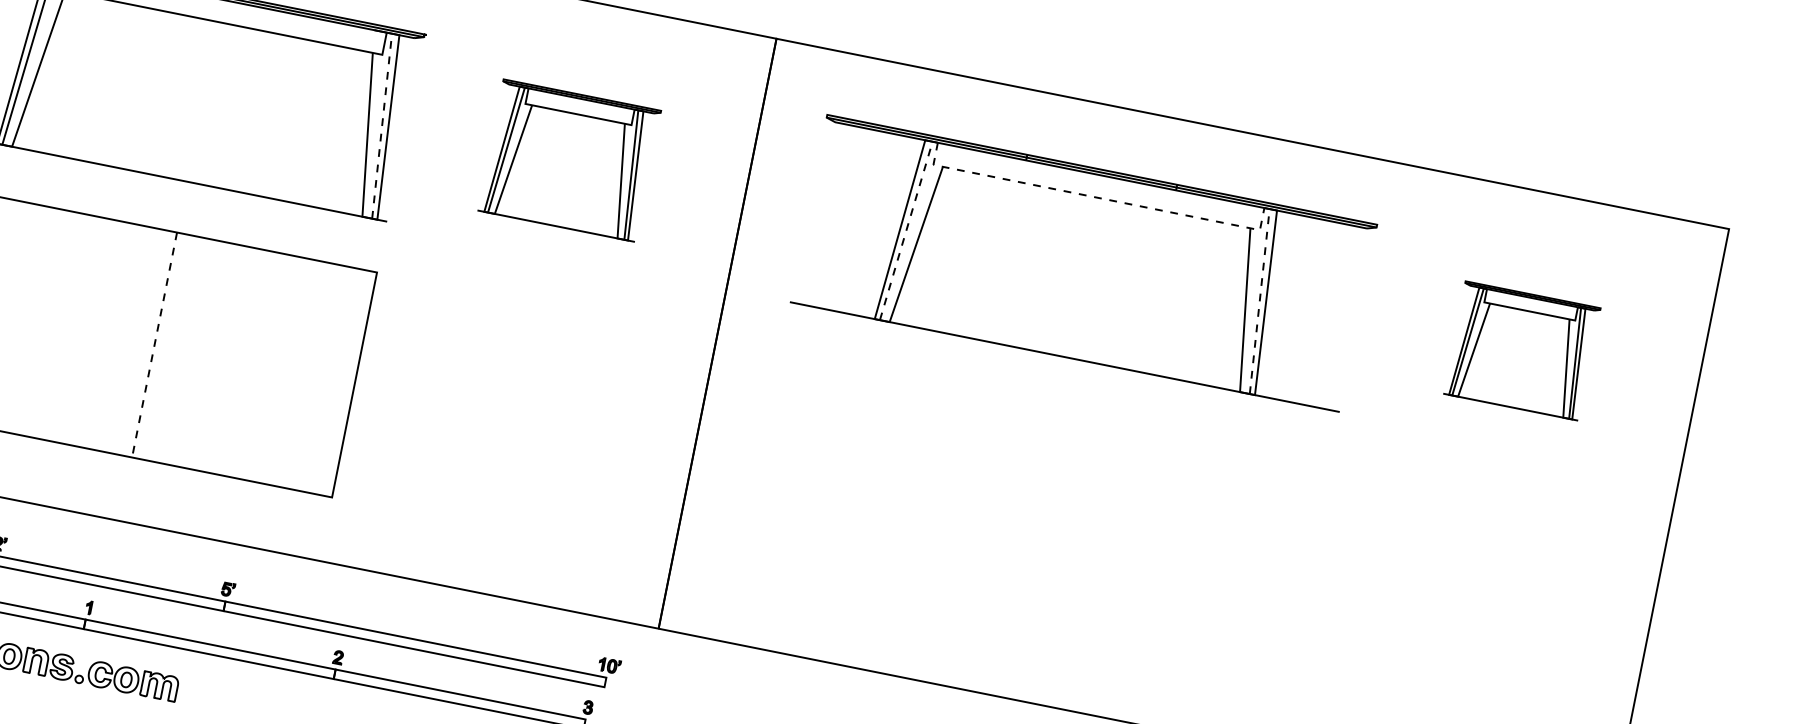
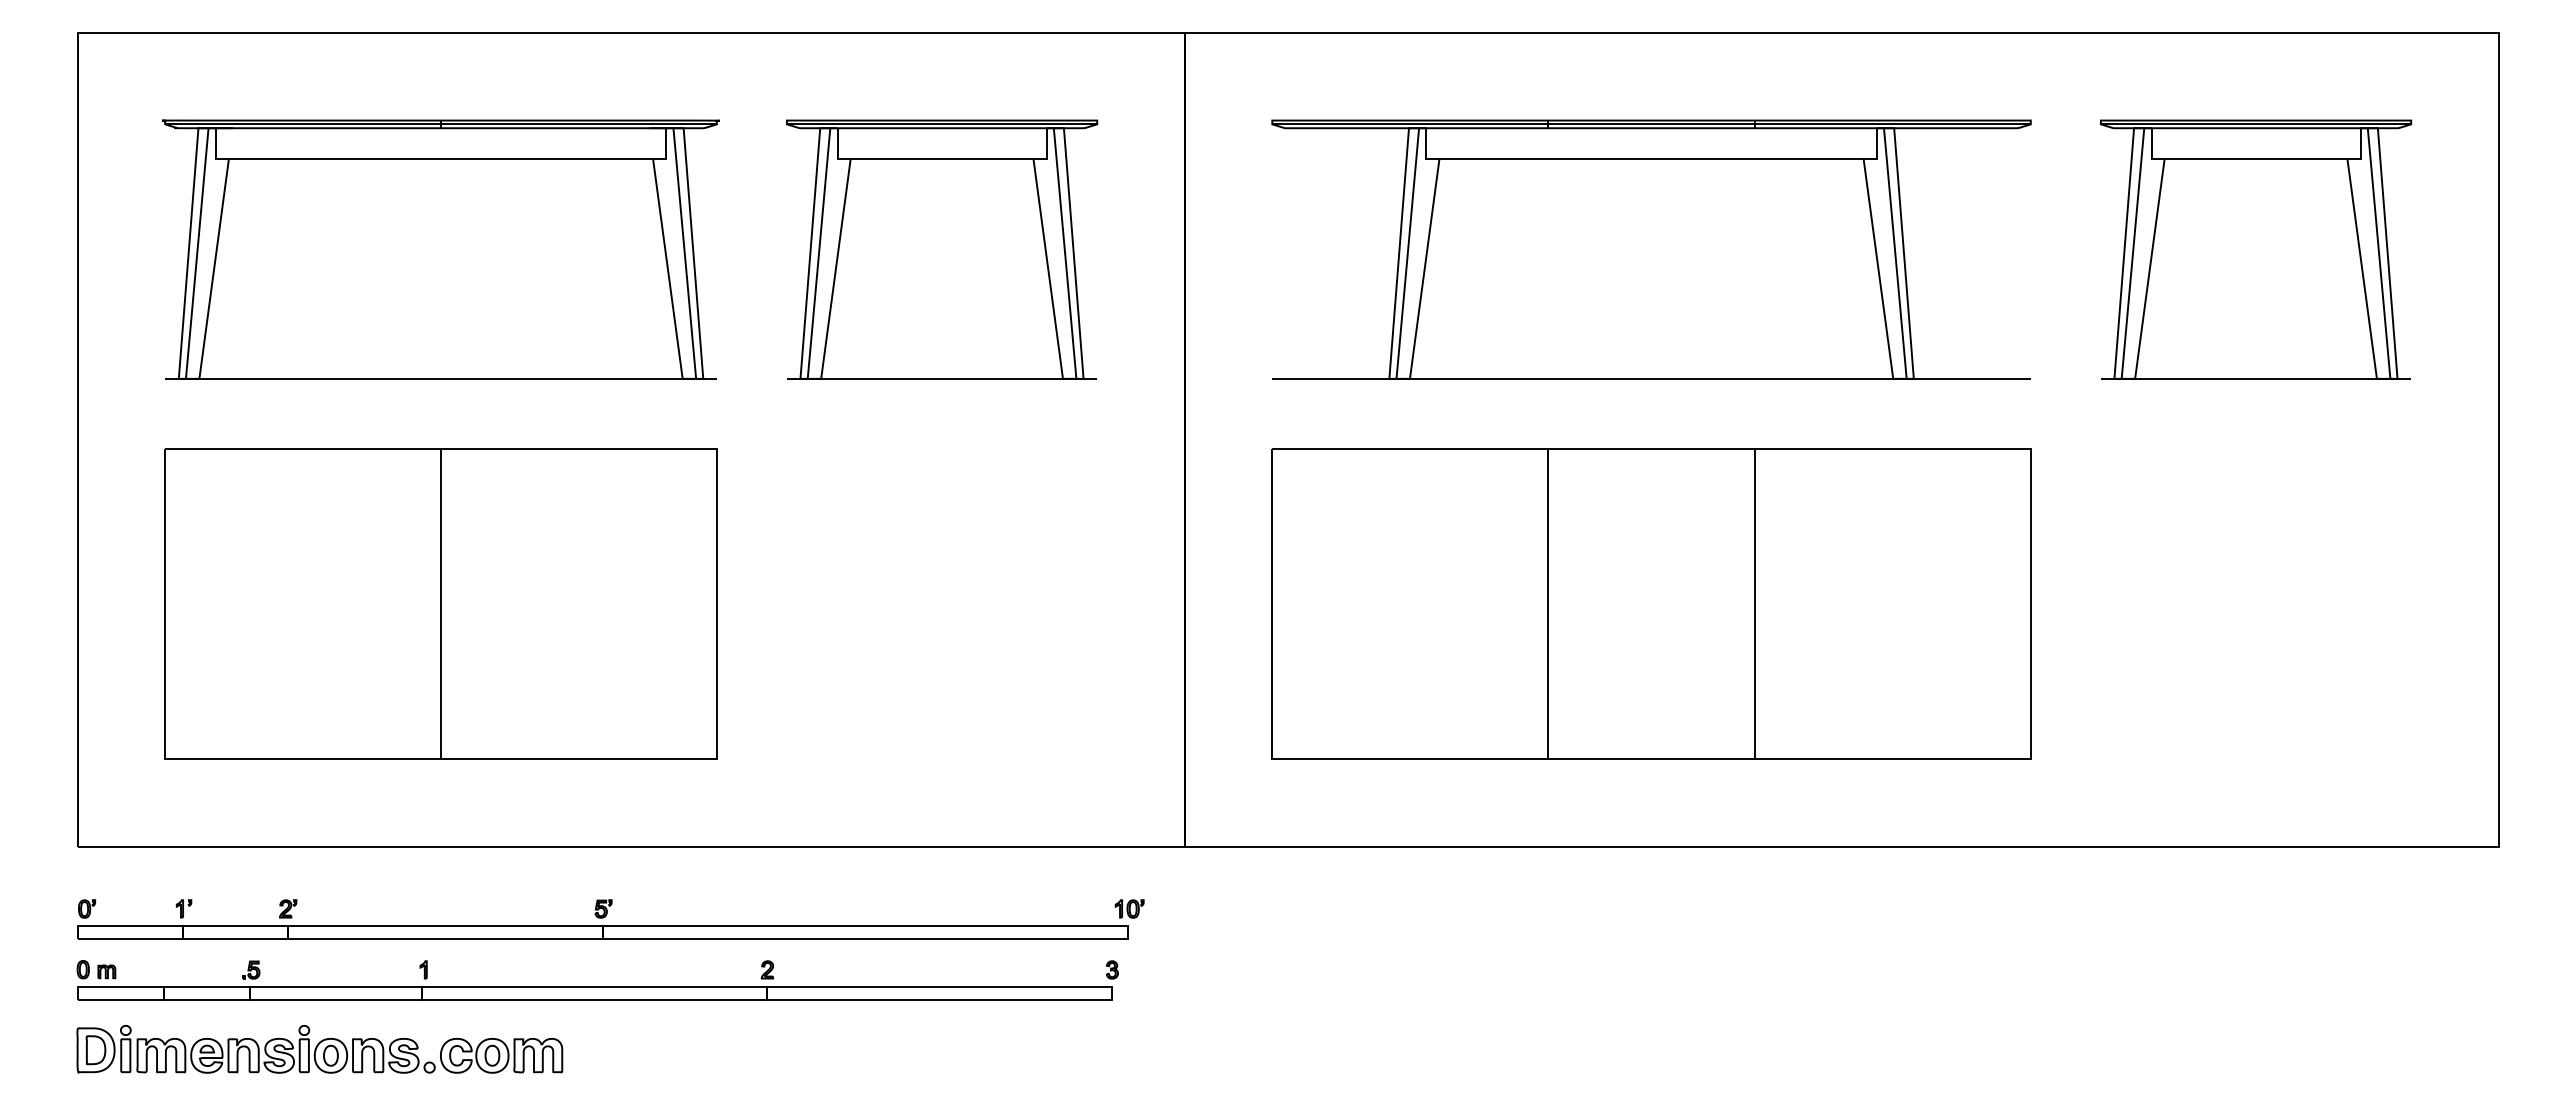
line: (381, 126) -> (684, 253), dashed -> solid
part: (569, 160) -> (942, 249), size x1.43
line: (1097, 197) -> (1652, 158), dashed -> solid
line: (906, 230) -> (1407, 253), dashed -> solid
line: (1259, 301) -> (1895, 253), dashed -> solid
line: (154, 345) -> (440, 604), dashed -> solid
part: (1522, 350) -> (2256, 249), size x1.67
part: (1032, 519) -> (1651, 603), added

